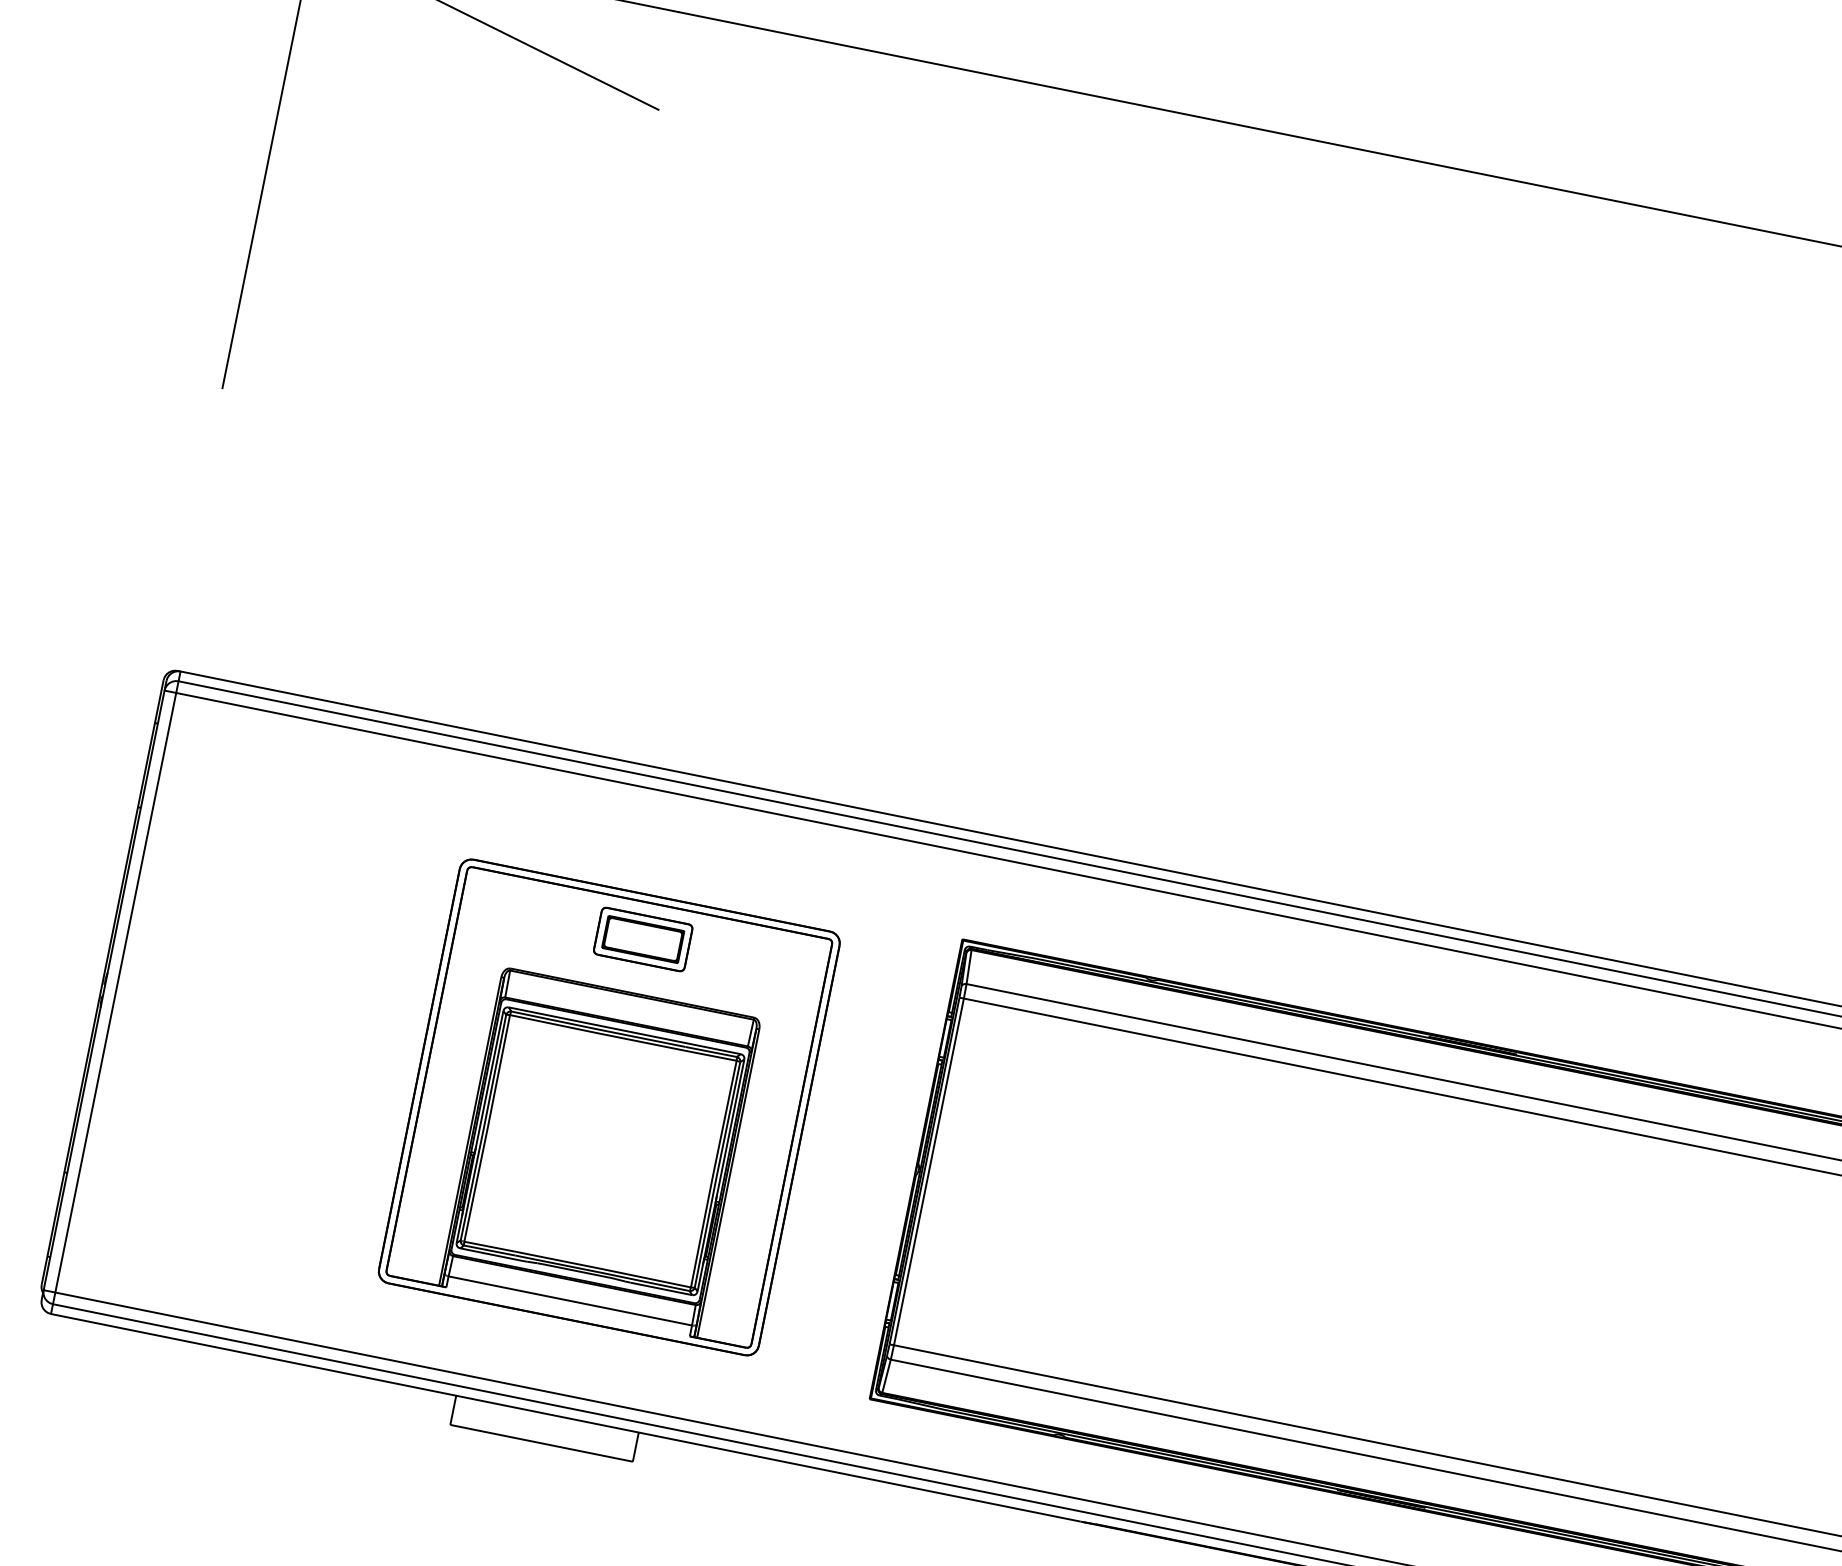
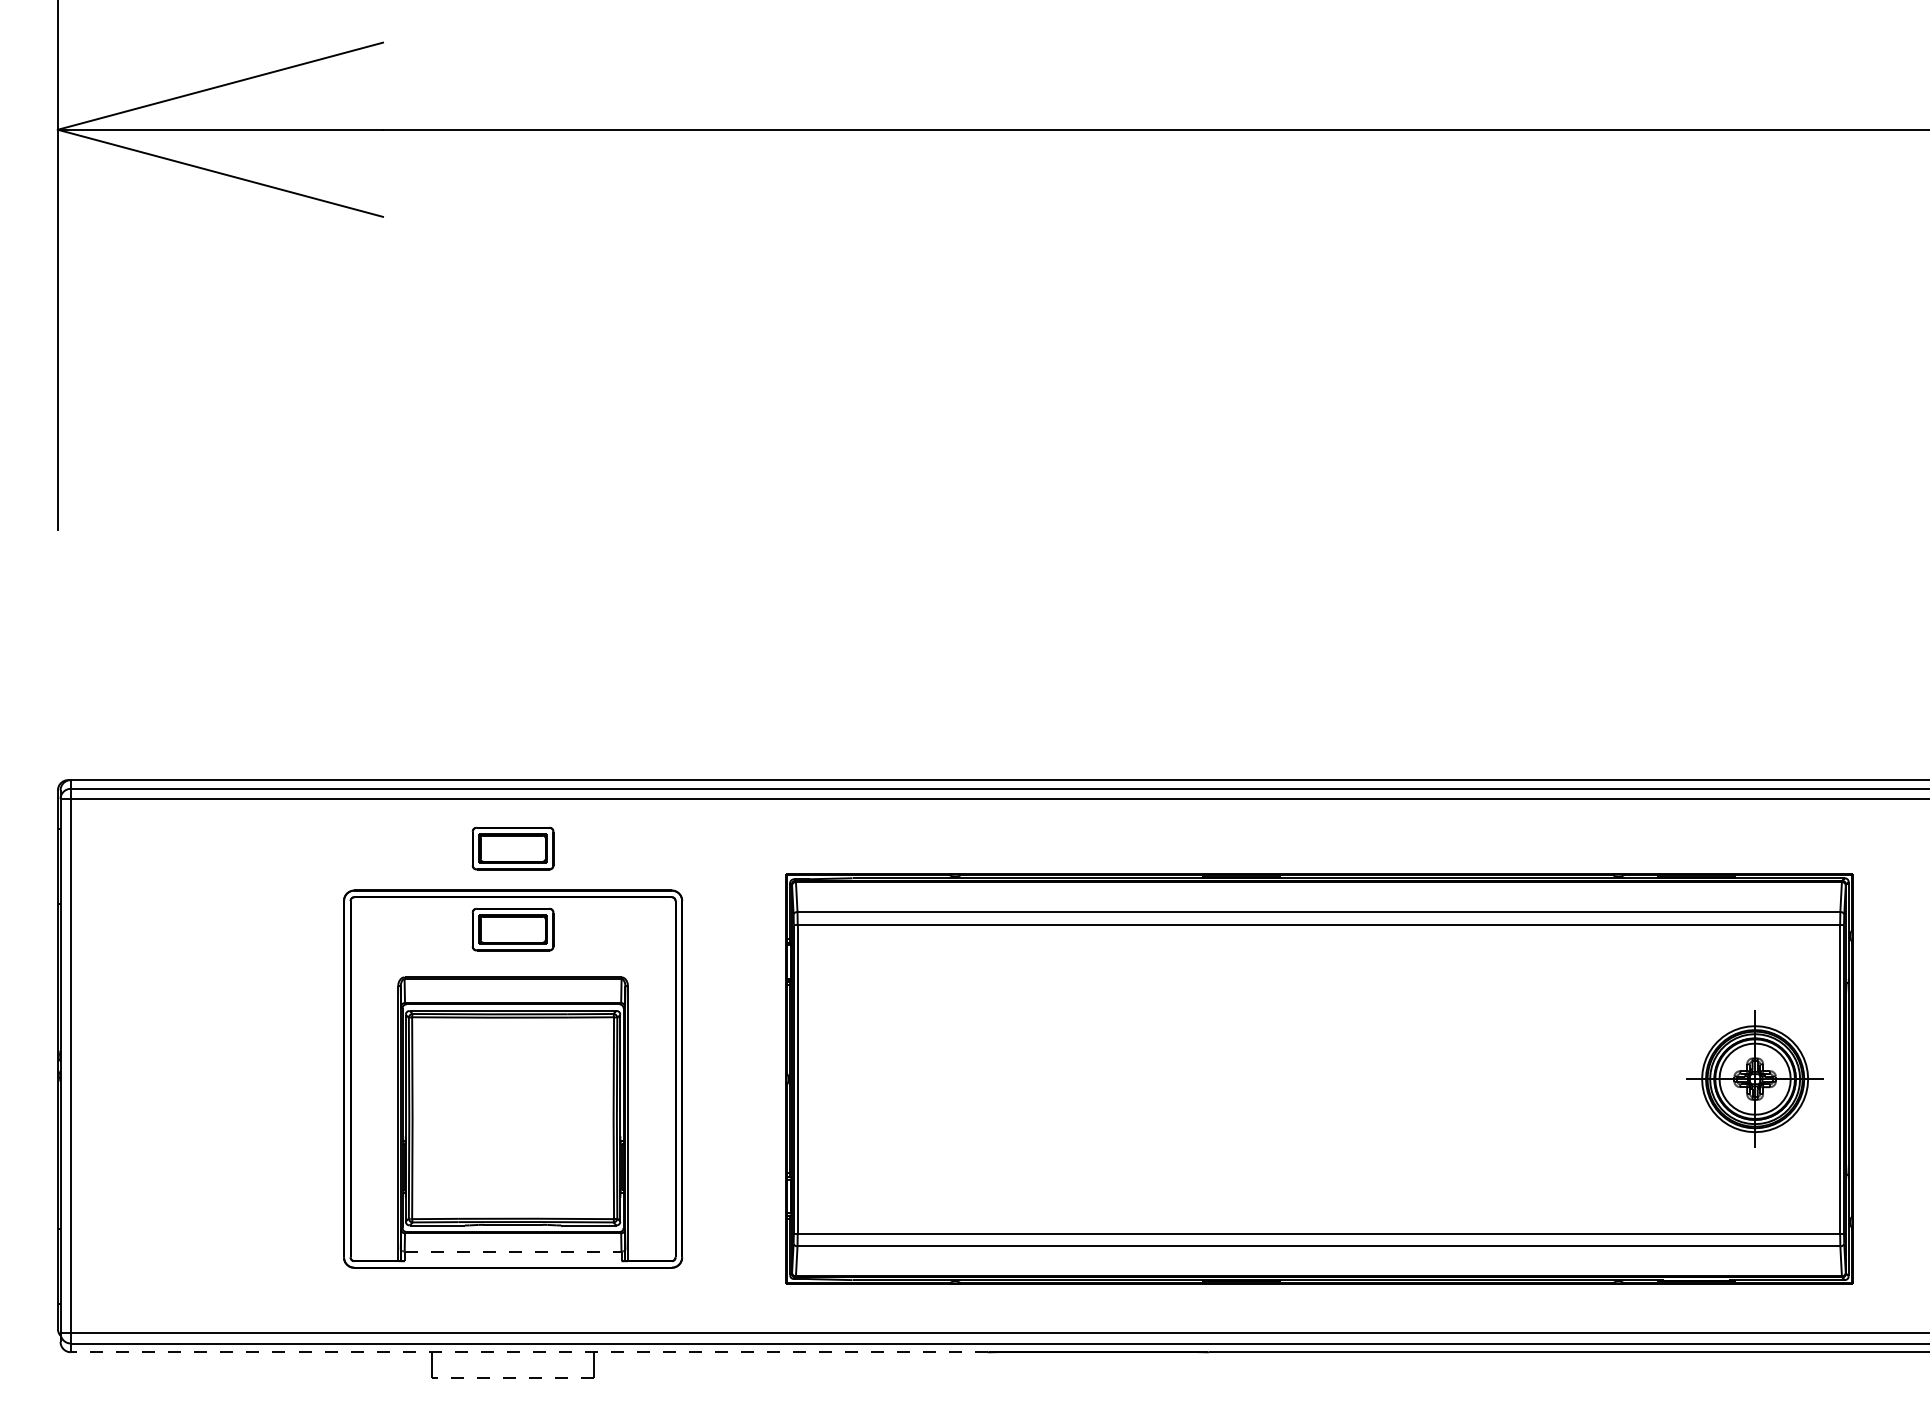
part: (660, 848) -> (512, 848), added
line: (570, 1301) -> (513, 1251), solid -> dashed
line: (564, 1417) -> (528, 1352), solid -> dashed
line: (540, 1443) -> (512, 1378), solid -> dashed

